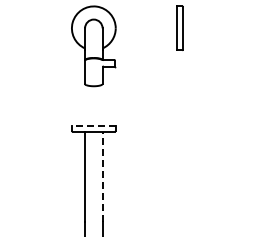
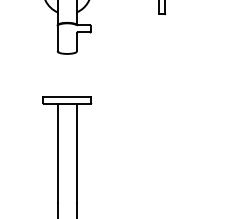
line: (93, 125) -> (66, 97), dashed -> solid
line: (102, 176) -> (76, 153), dashed -> solid

